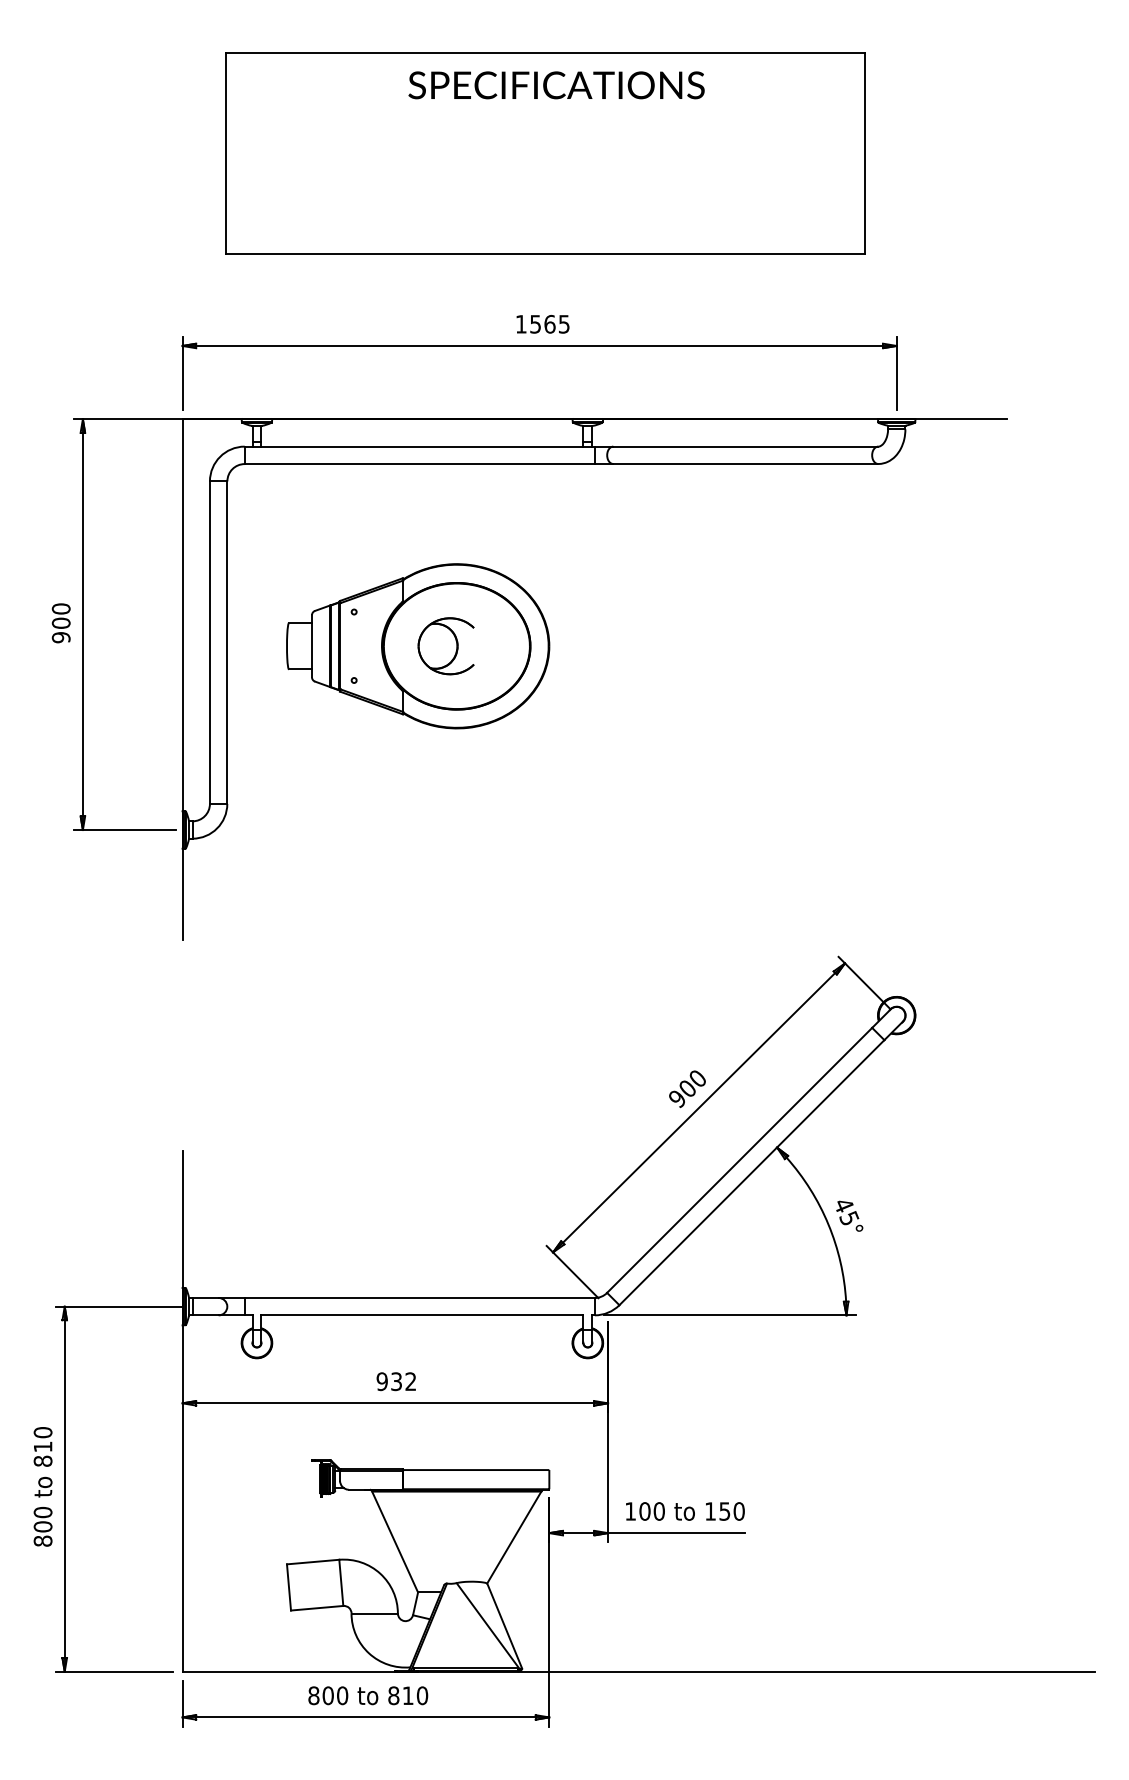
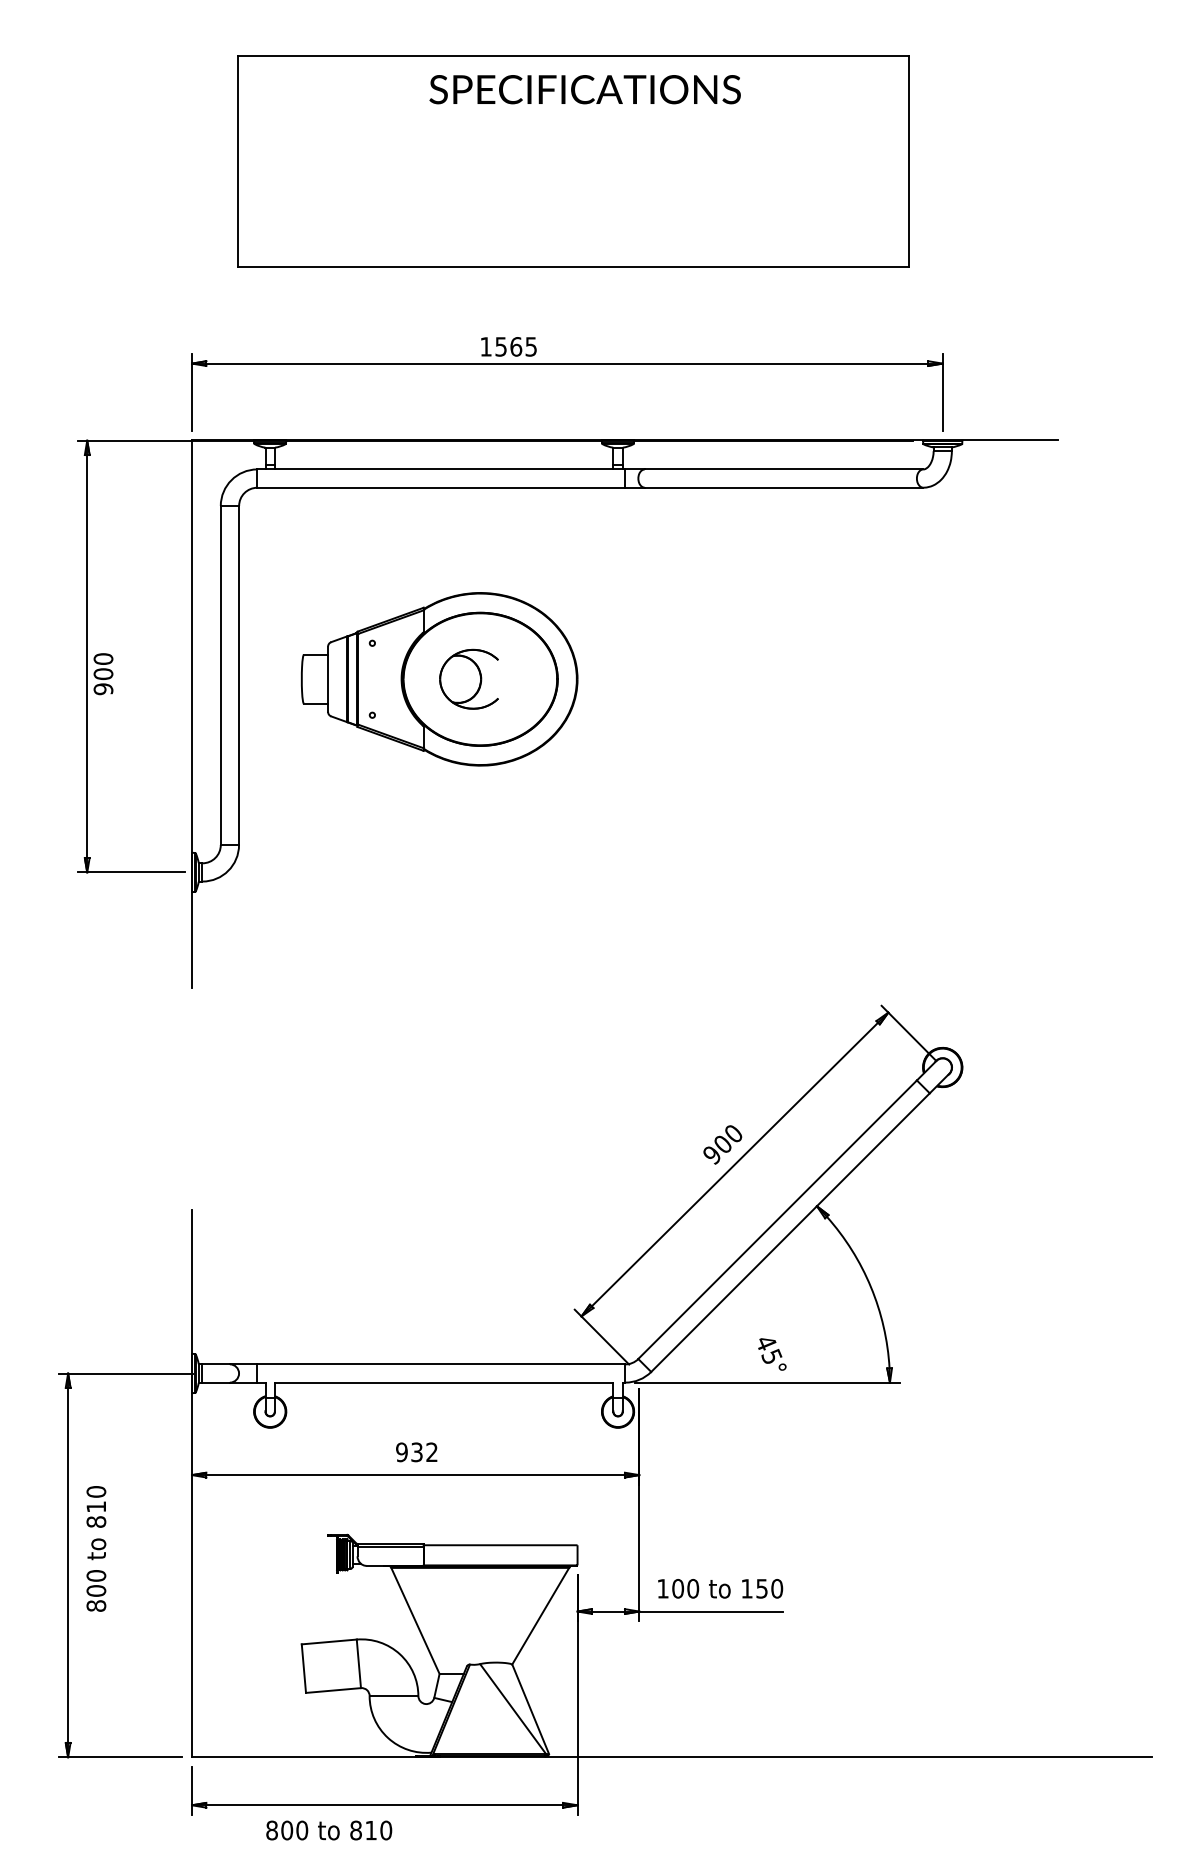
text: (542, 323) -> (508, 346), moved
text: (61, 623) -> (103, 674), moved
text: (849, 1216) -> (772, 1354), moved
text: (43, 1486) -> (96, 1548), moved
text: (368, 1695) -> (329, 1830), moved

